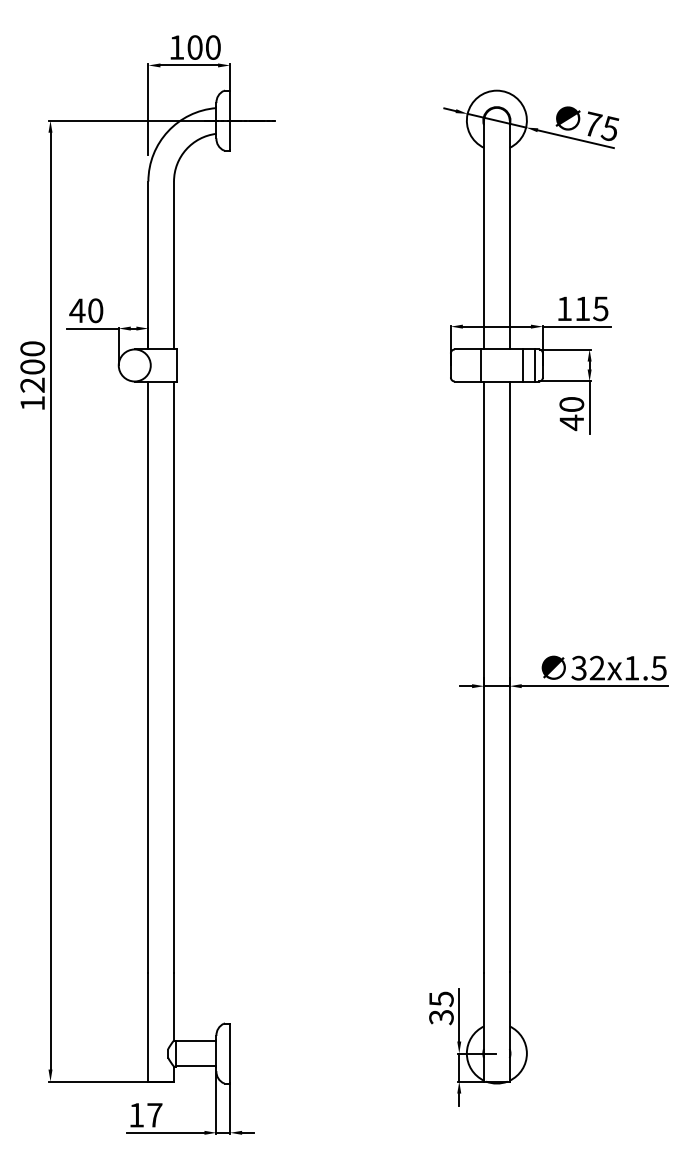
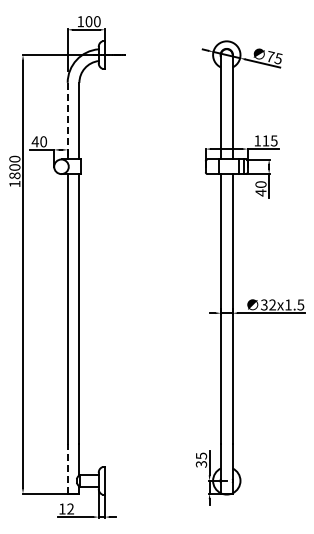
line: (147, 266) -> (67, 121), solid -> dashed
text: (31, 384) -> (14, 175), 1200 -> 1800
line: (147, 1026) -> (67, 468), solid -> dashed
text: (154, 1114) -> (70, 508), 17 -> 12

